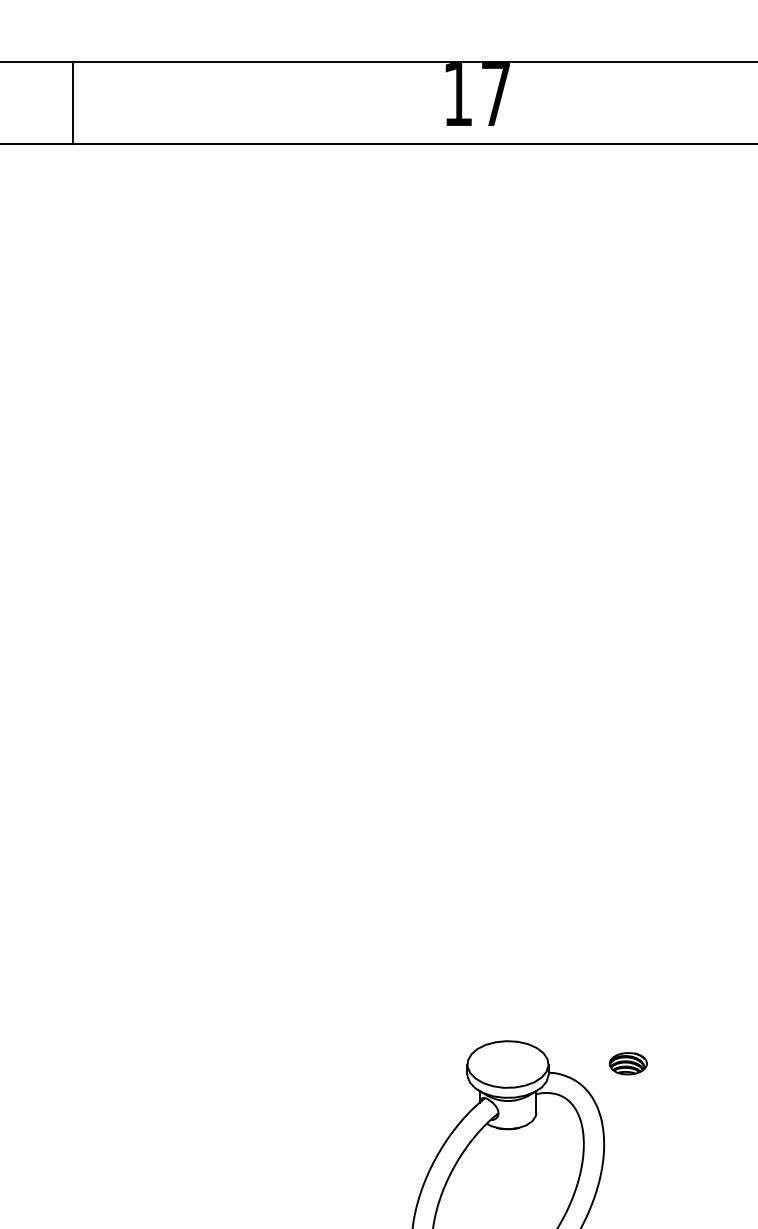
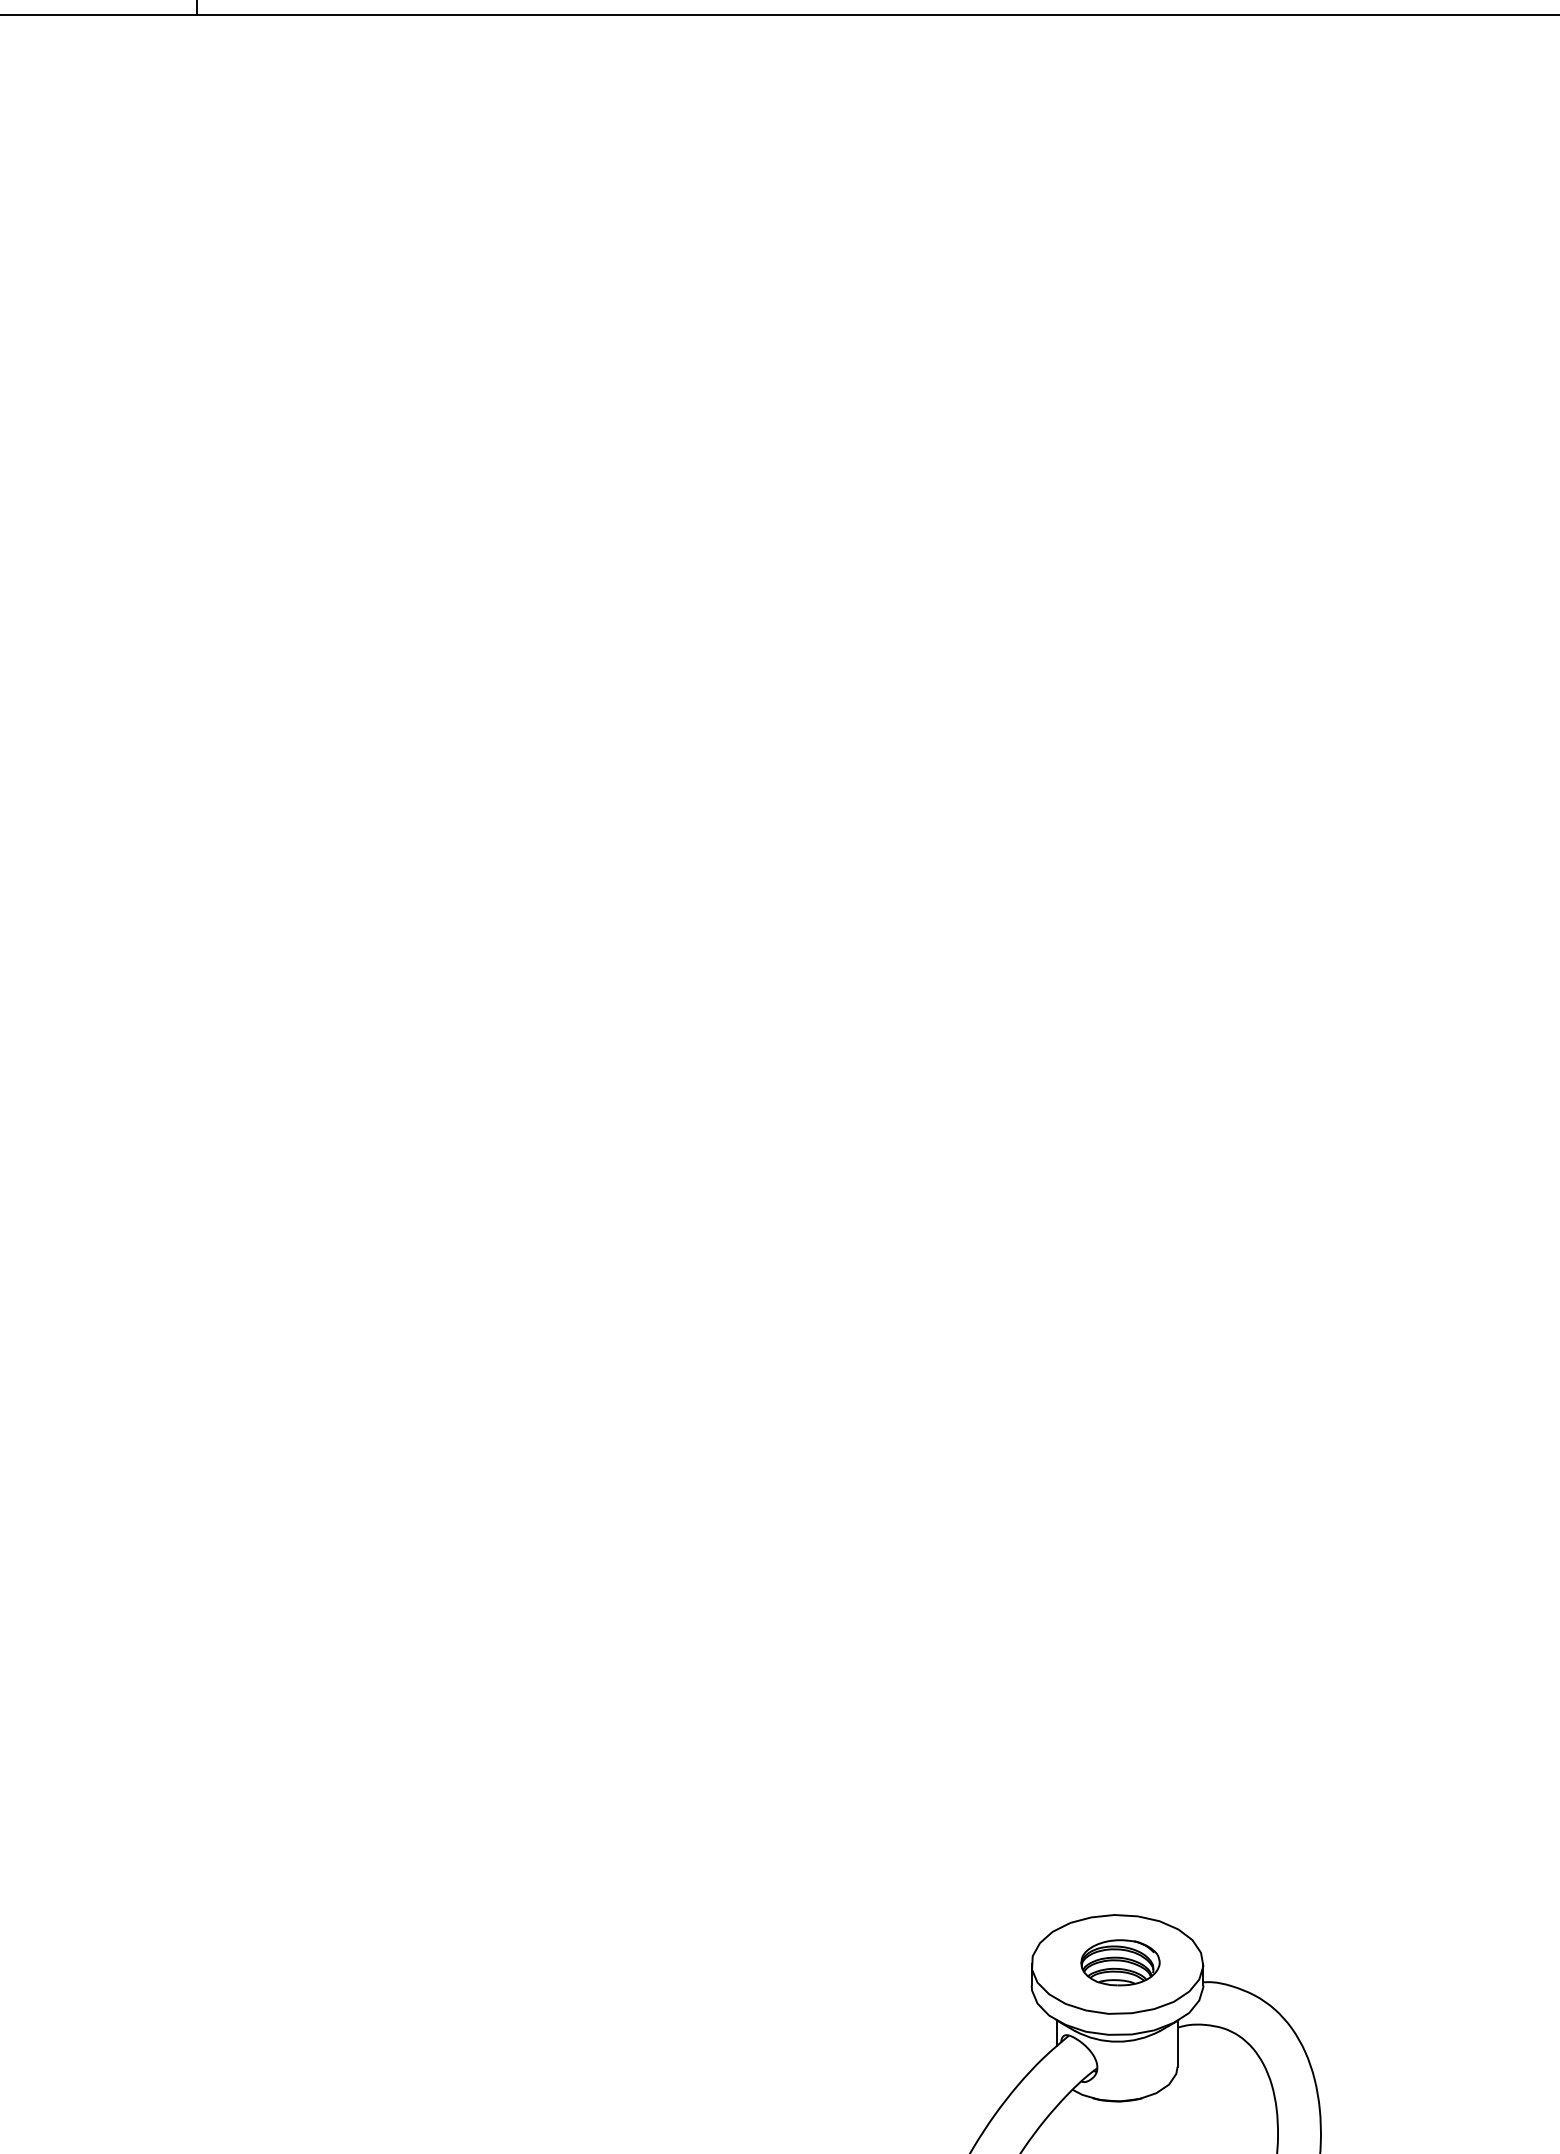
part: (628, 1063) -> (1120, 1962), moved

